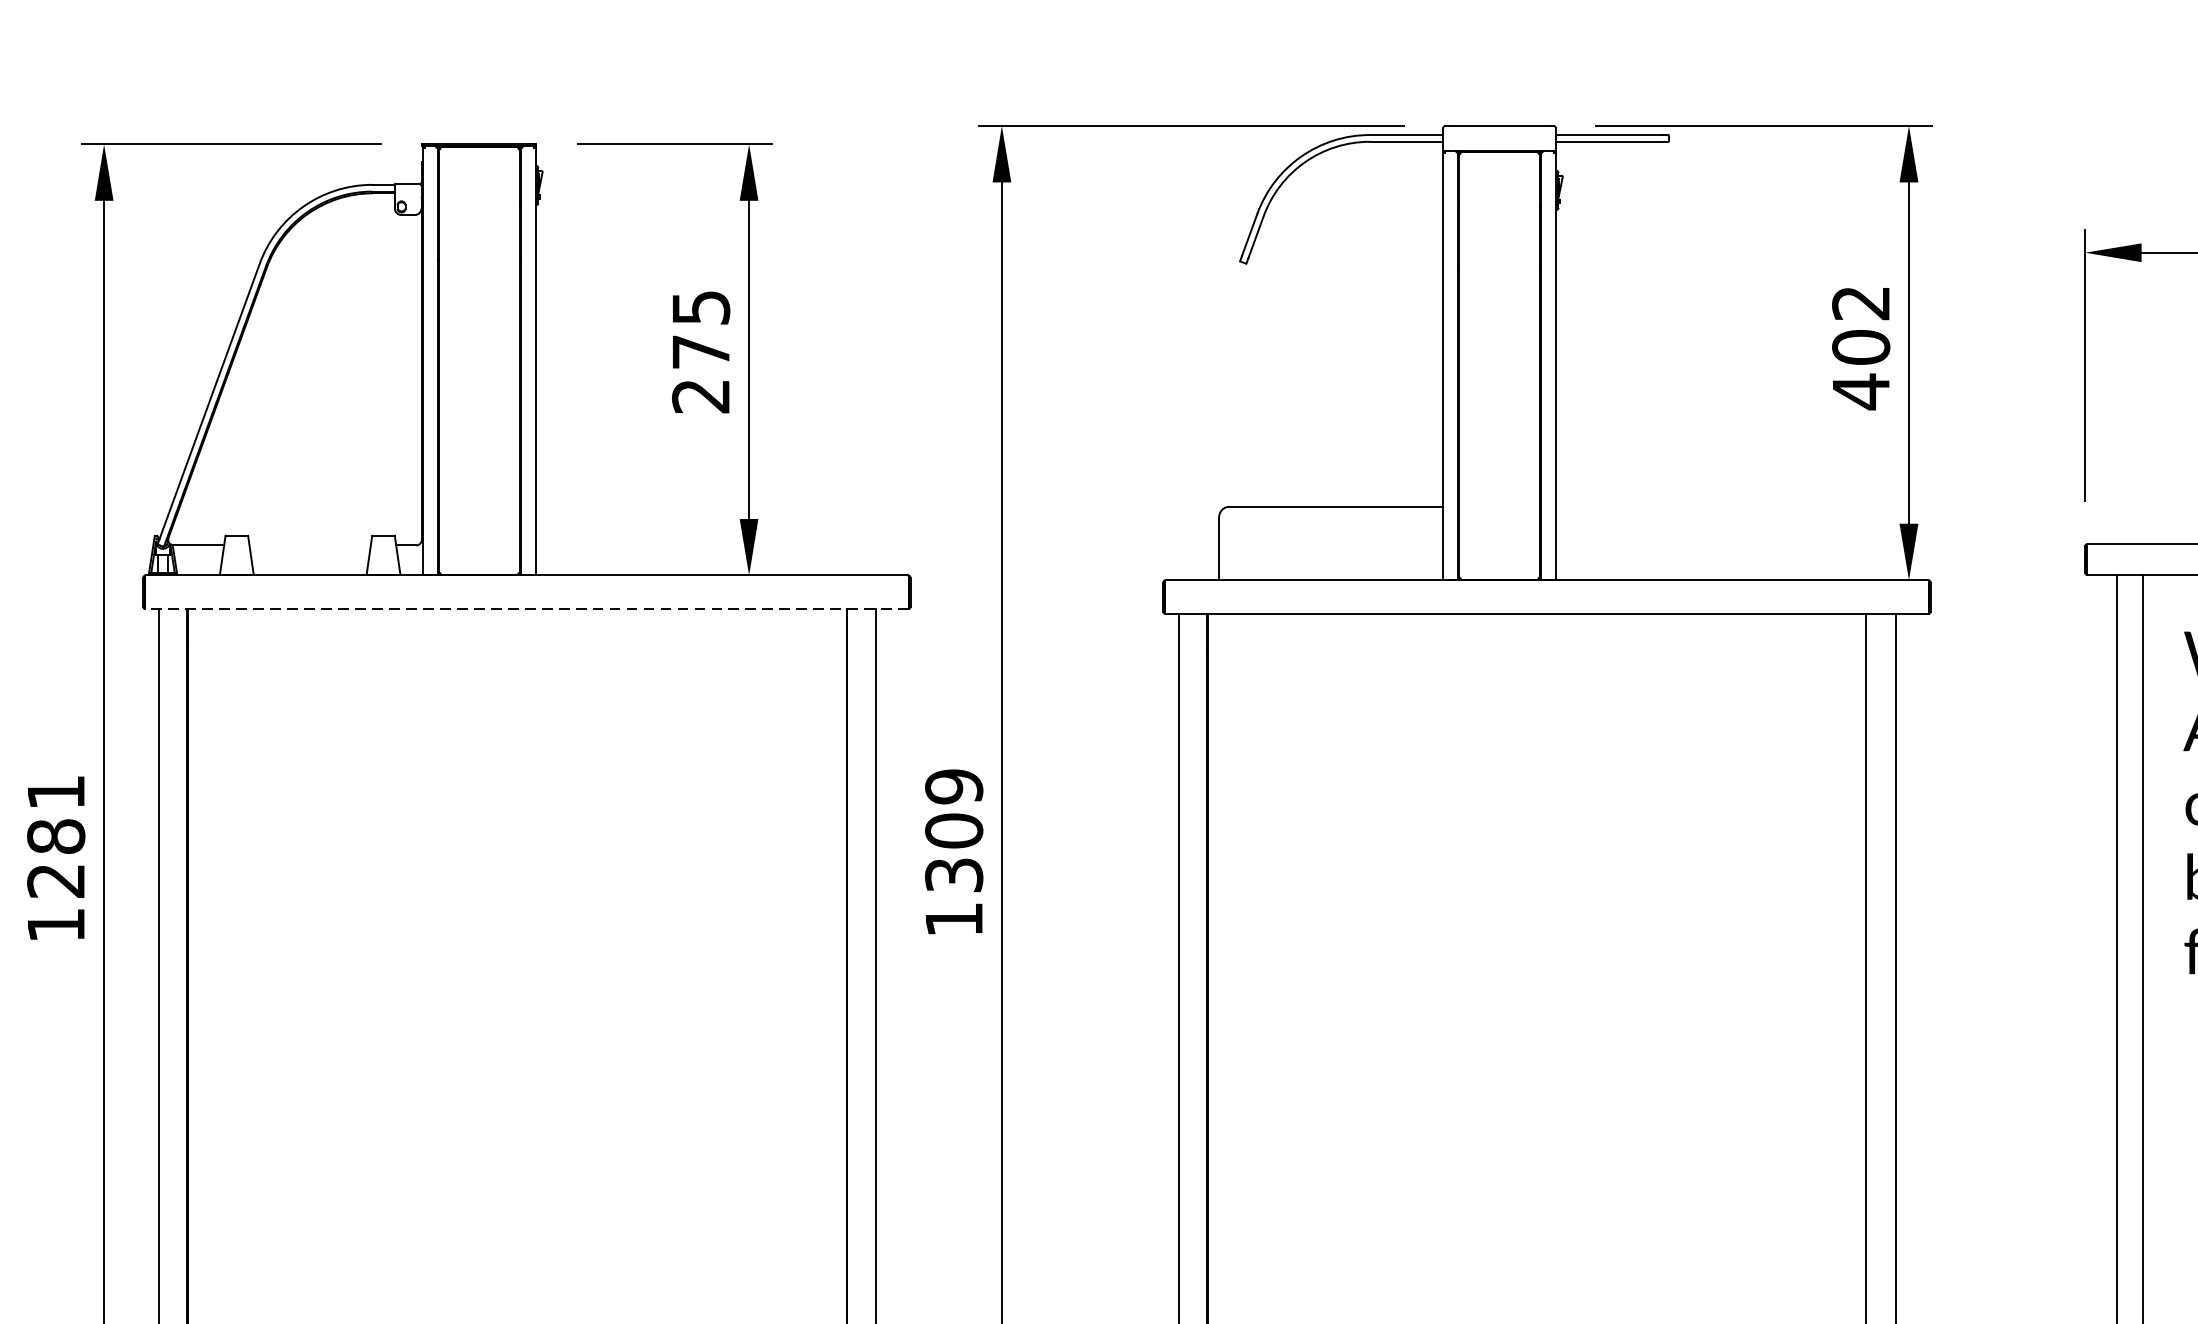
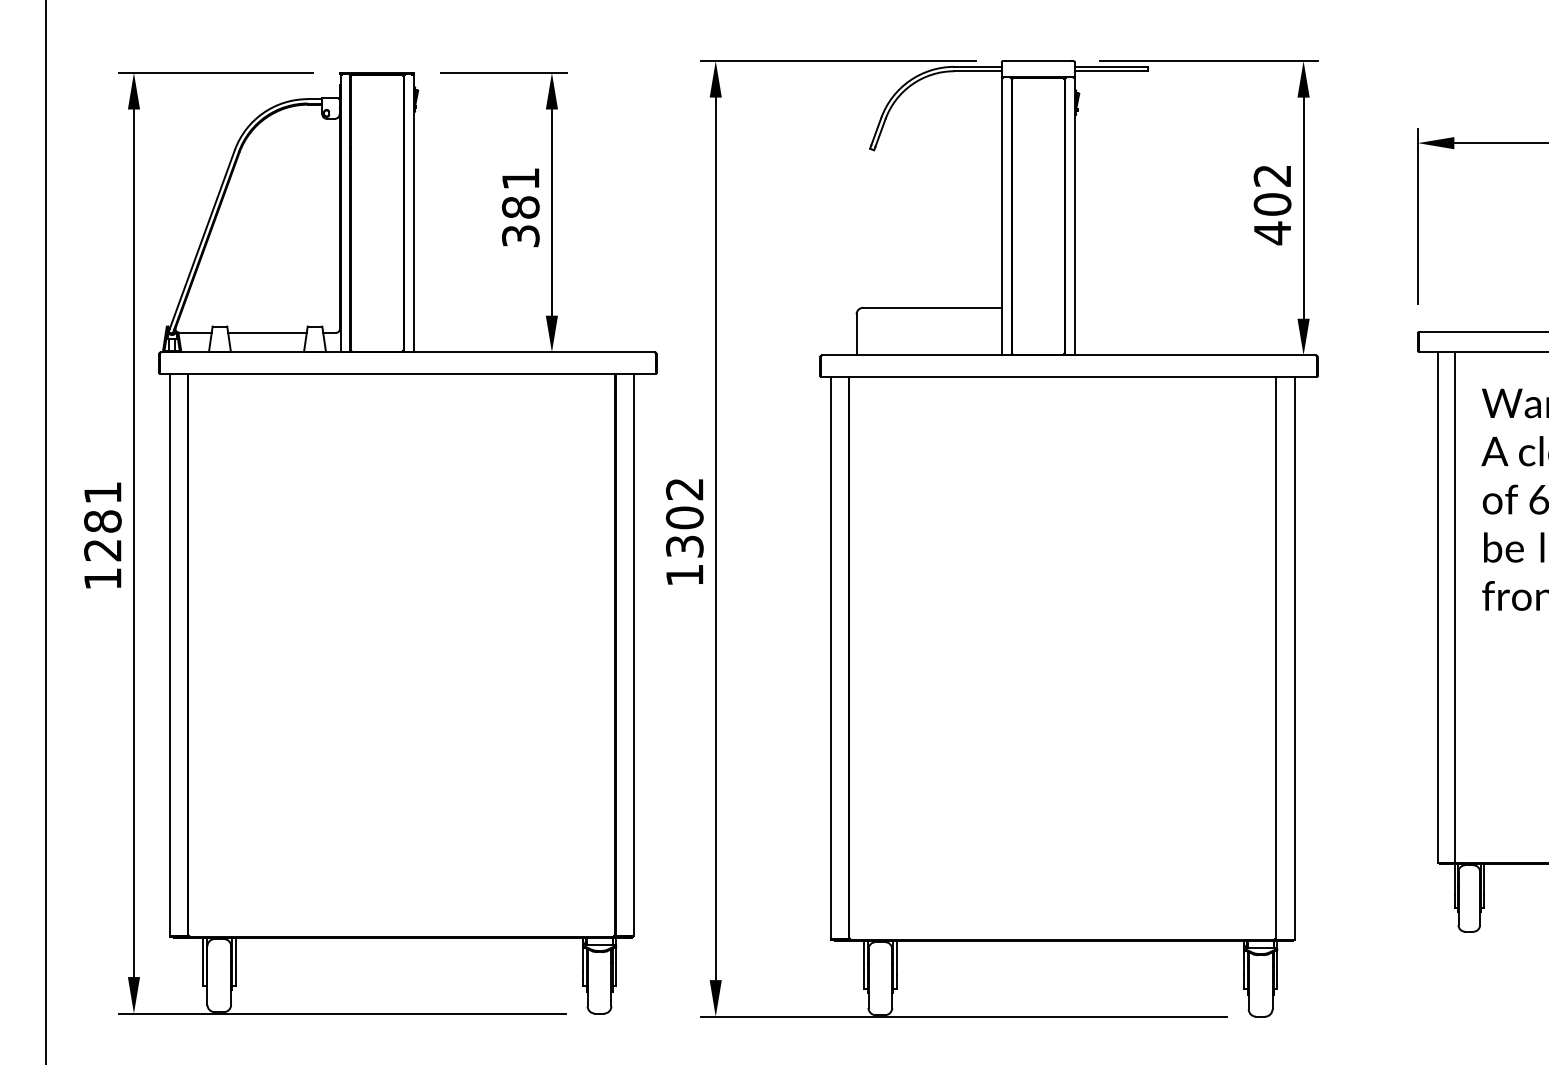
text: (700, 352) -> (520, 207), 275 -> 381
line: (310, 544) -> (267, 332), added
line: (526, 609) -> (407, 374), dashed -> solid
text: (953, 787) -> (684, 489), 1309 -> 1302

